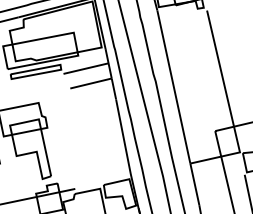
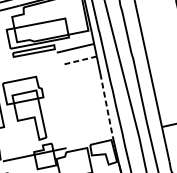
line: (90, 83) -> (79, 60), solid -> dashed
line: (123, 137) -> (106, 105), solid -> dashed

